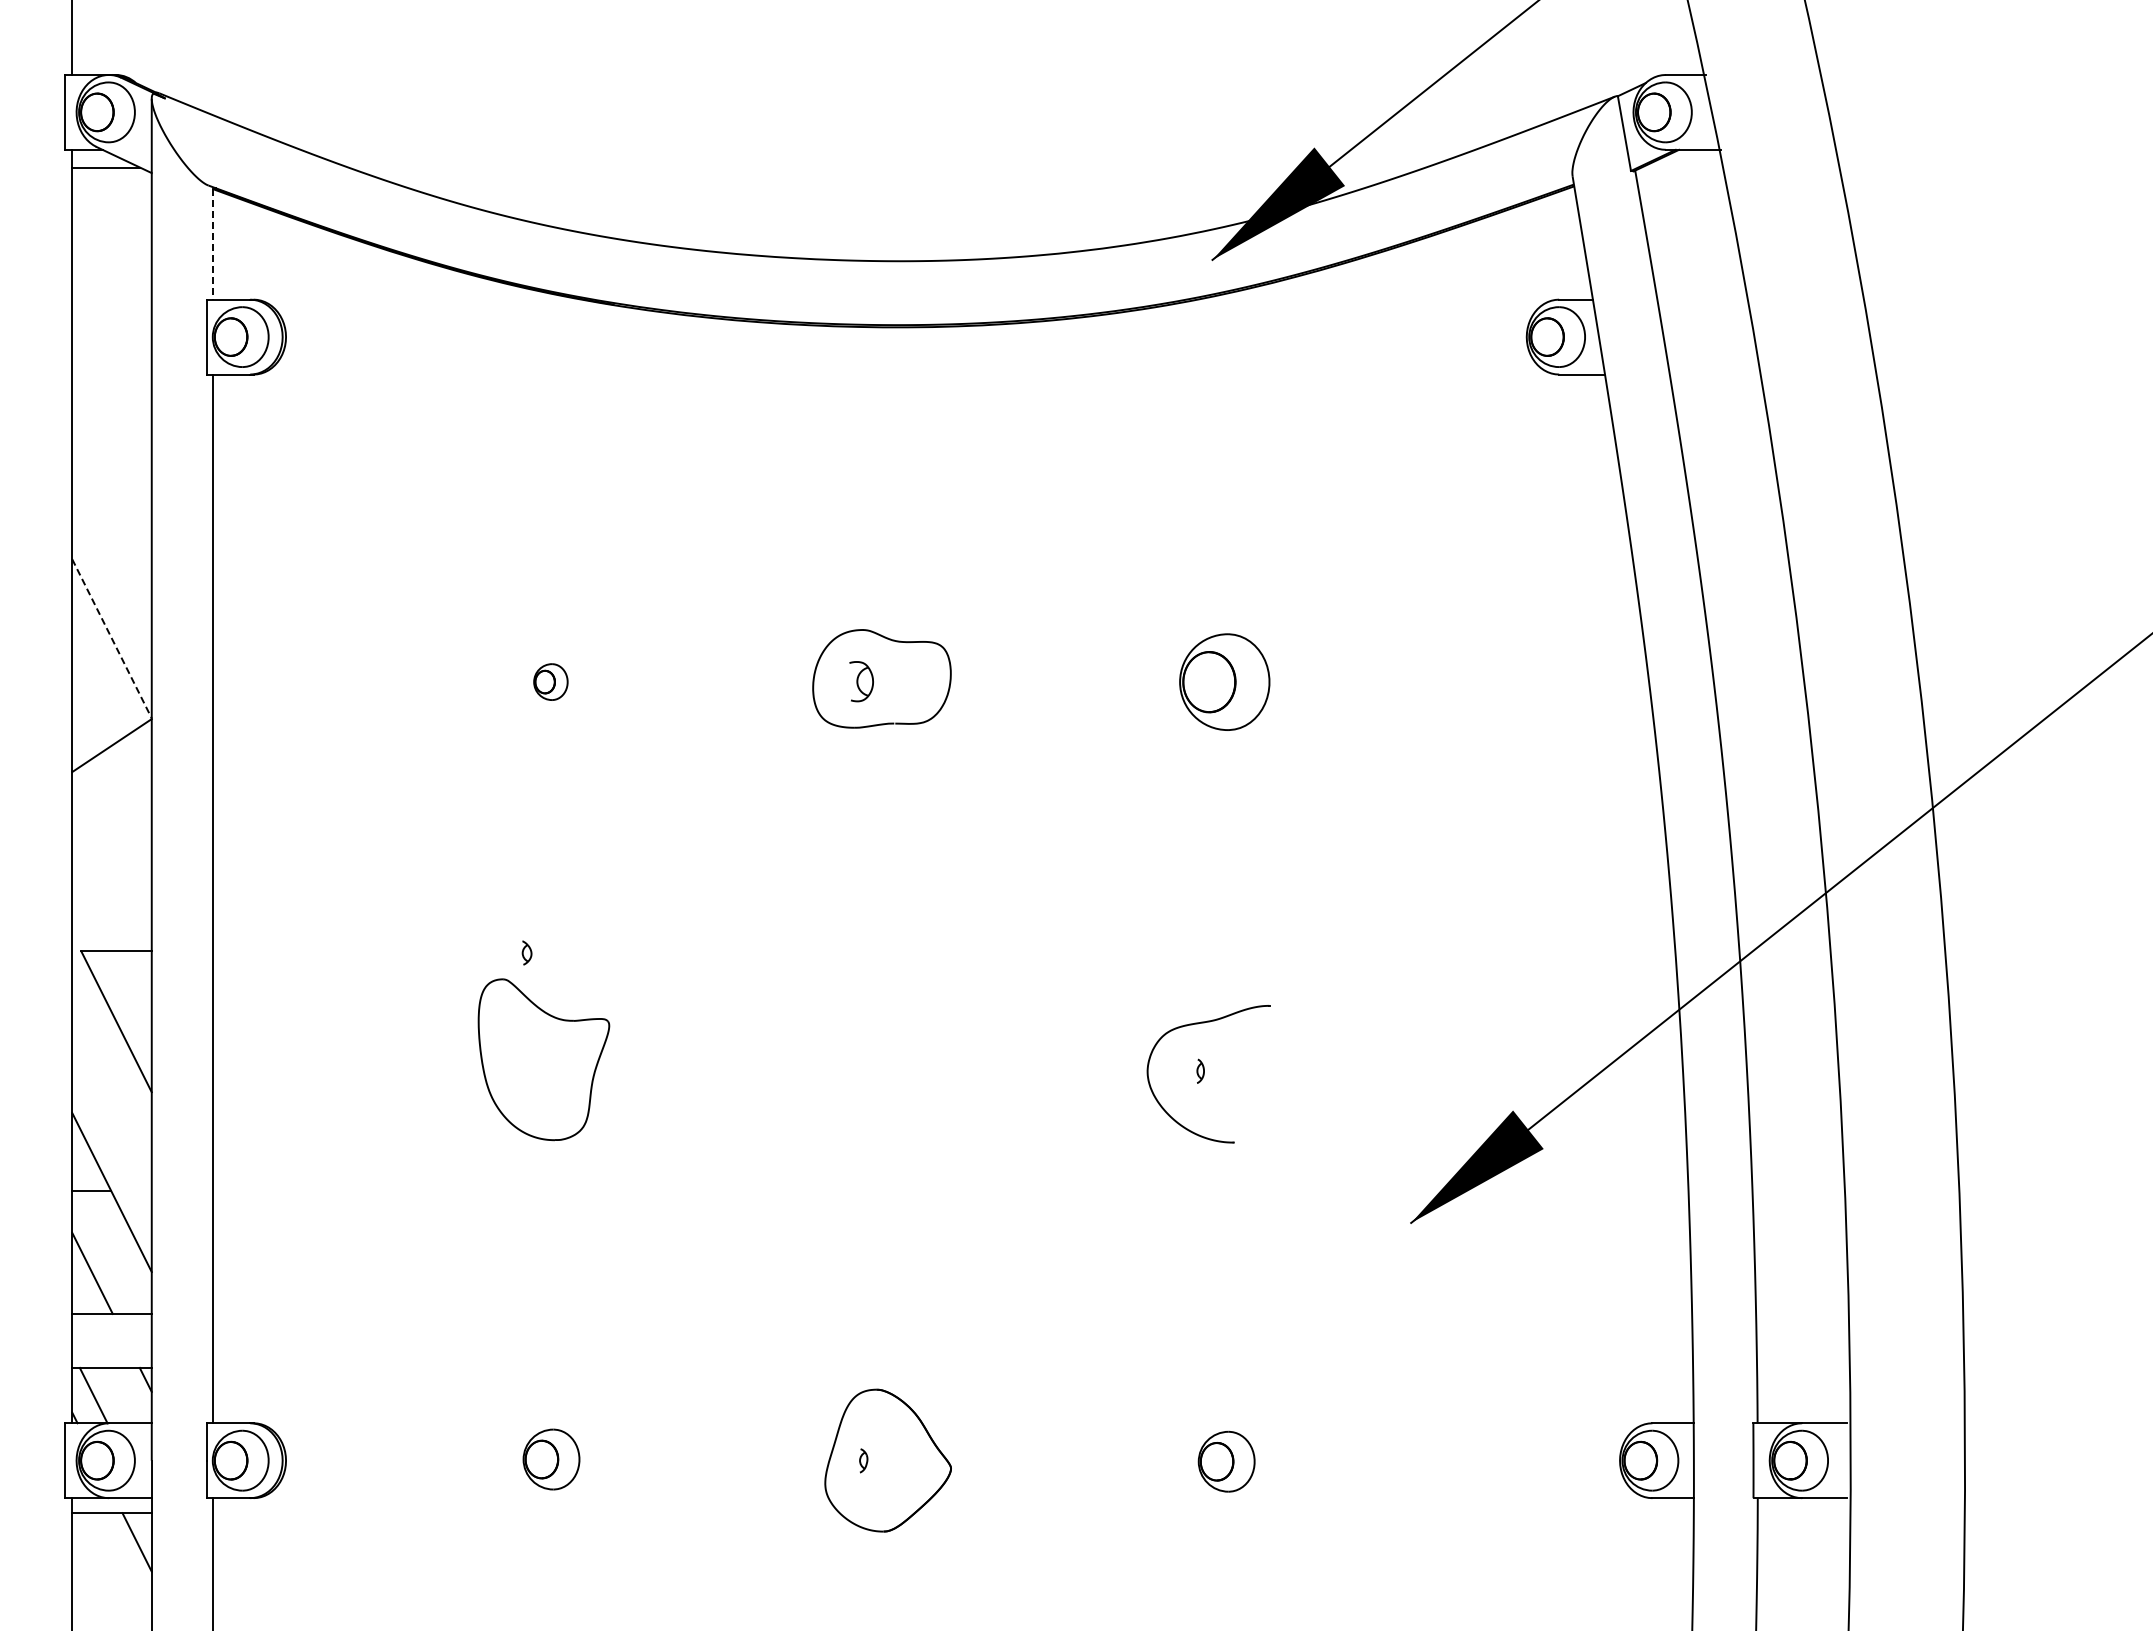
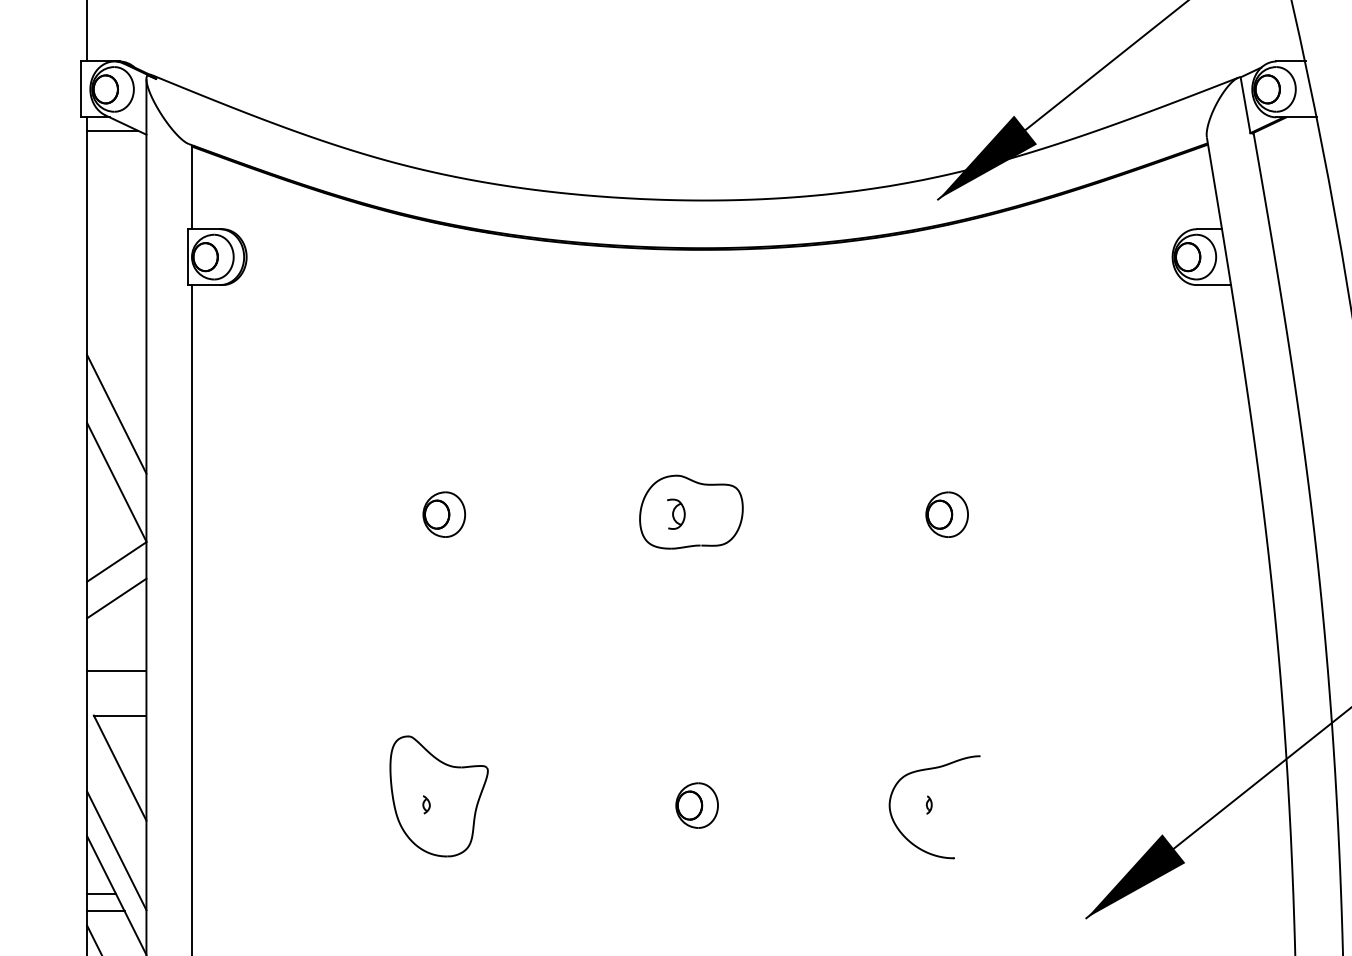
line: (213, 244) -> (192, 188), dashed -> solid
line: (111, 547) -> (116, 414), added
line: (112, 638) -> (117, 482), dashed -> solid
part: (550, 681) -> (444, 514), size x1.67
part: (1224, 682) -> (947, 514), size x0.62
line: (111, 794) -> (116, 598), added
line: (111, 891) -> (116, 670), added
part: (526, 952) -> (426, 804), moved
part: (889, 1071) -> (697, 805), added
line: (111, 1132) -> (116, 850), added
line: (97, 1213) -> (105, 911), added

